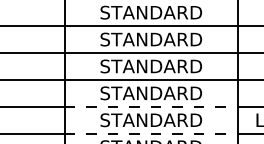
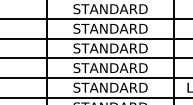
line: (152, 106) -> (111, 77), dashed -> solid
line: (152, 133) -> (111, 97), dashed -> solid

